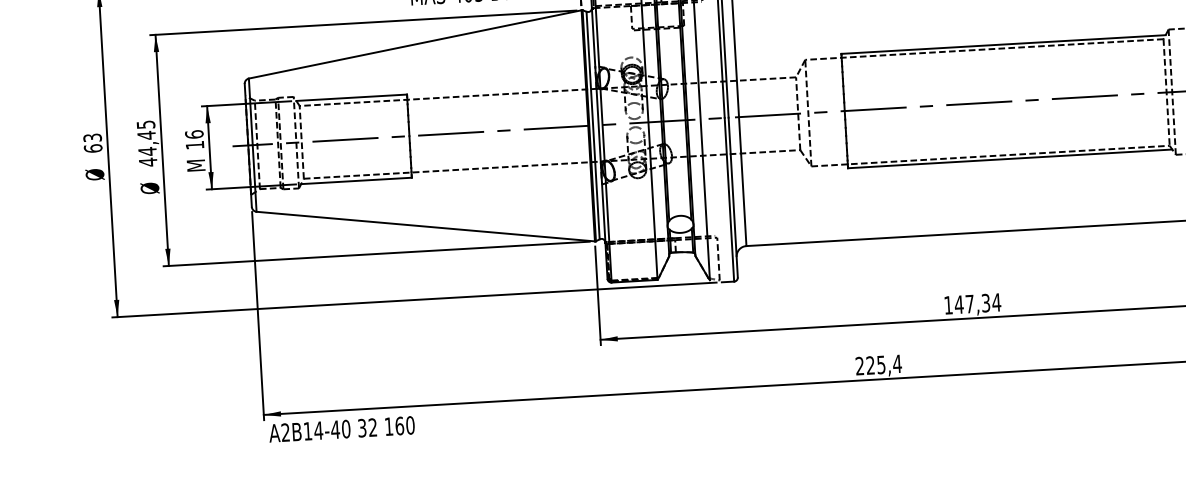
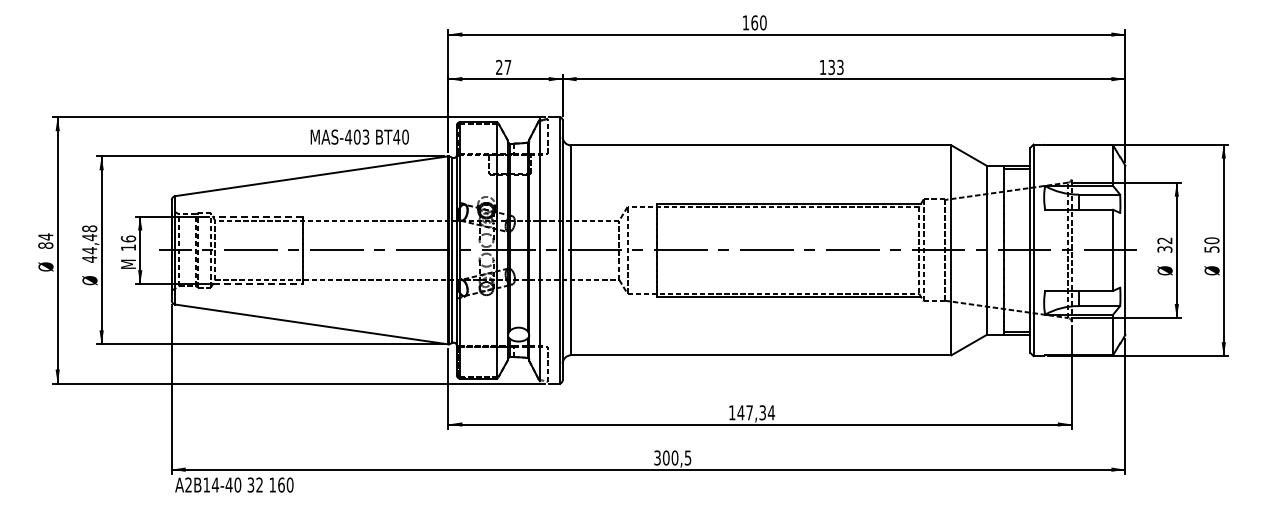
line: (351, 97) -> (257, 216), solid -> dashed
text: (145, 124) -> (89, 228), 44,45 -> 44,48
text: (92, 142) -> (45, 240), 63 -> 84
line: (357, 181) -> (258, 284), solid -> dashed
text: (878, 364) -> (672, 457), 225,4 -> 300,5

